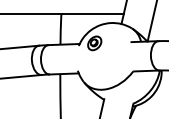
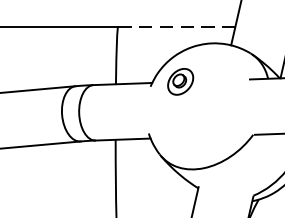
line: (92, 14) -> (176, 27), solid -> dashed

